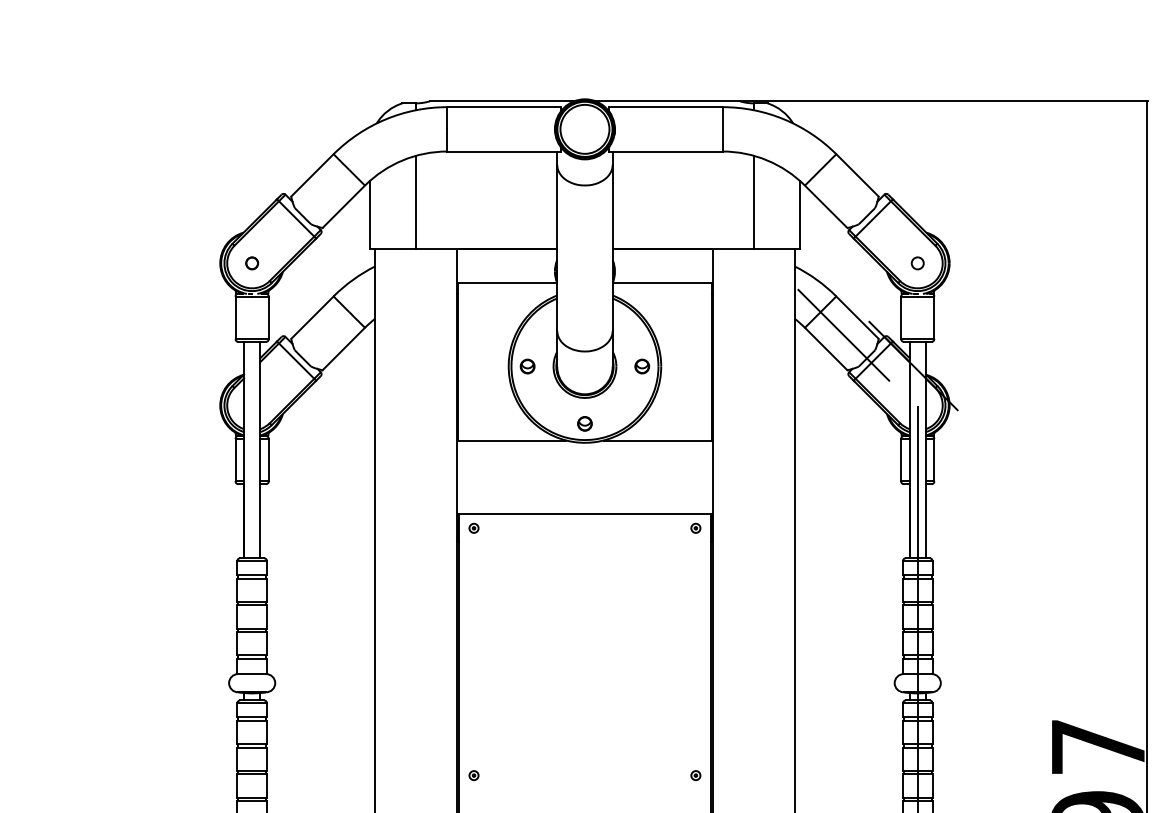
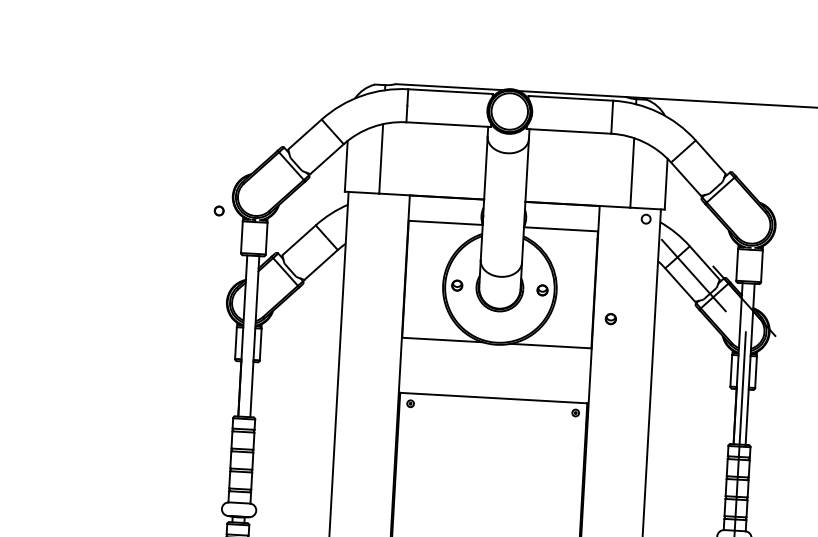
circle: (251, 263) -> (218, 211), moved
circle: (917, 263) -> (645, 219), moved
part: (584, 423) -> (610, 318), moved

